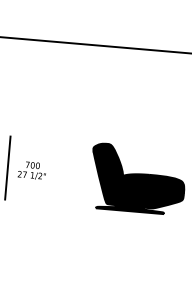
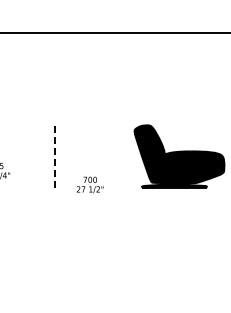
line: (7, 168) -> (54, 156), solid -> dashed
text: (31, 170) -> (89, 184), moved

